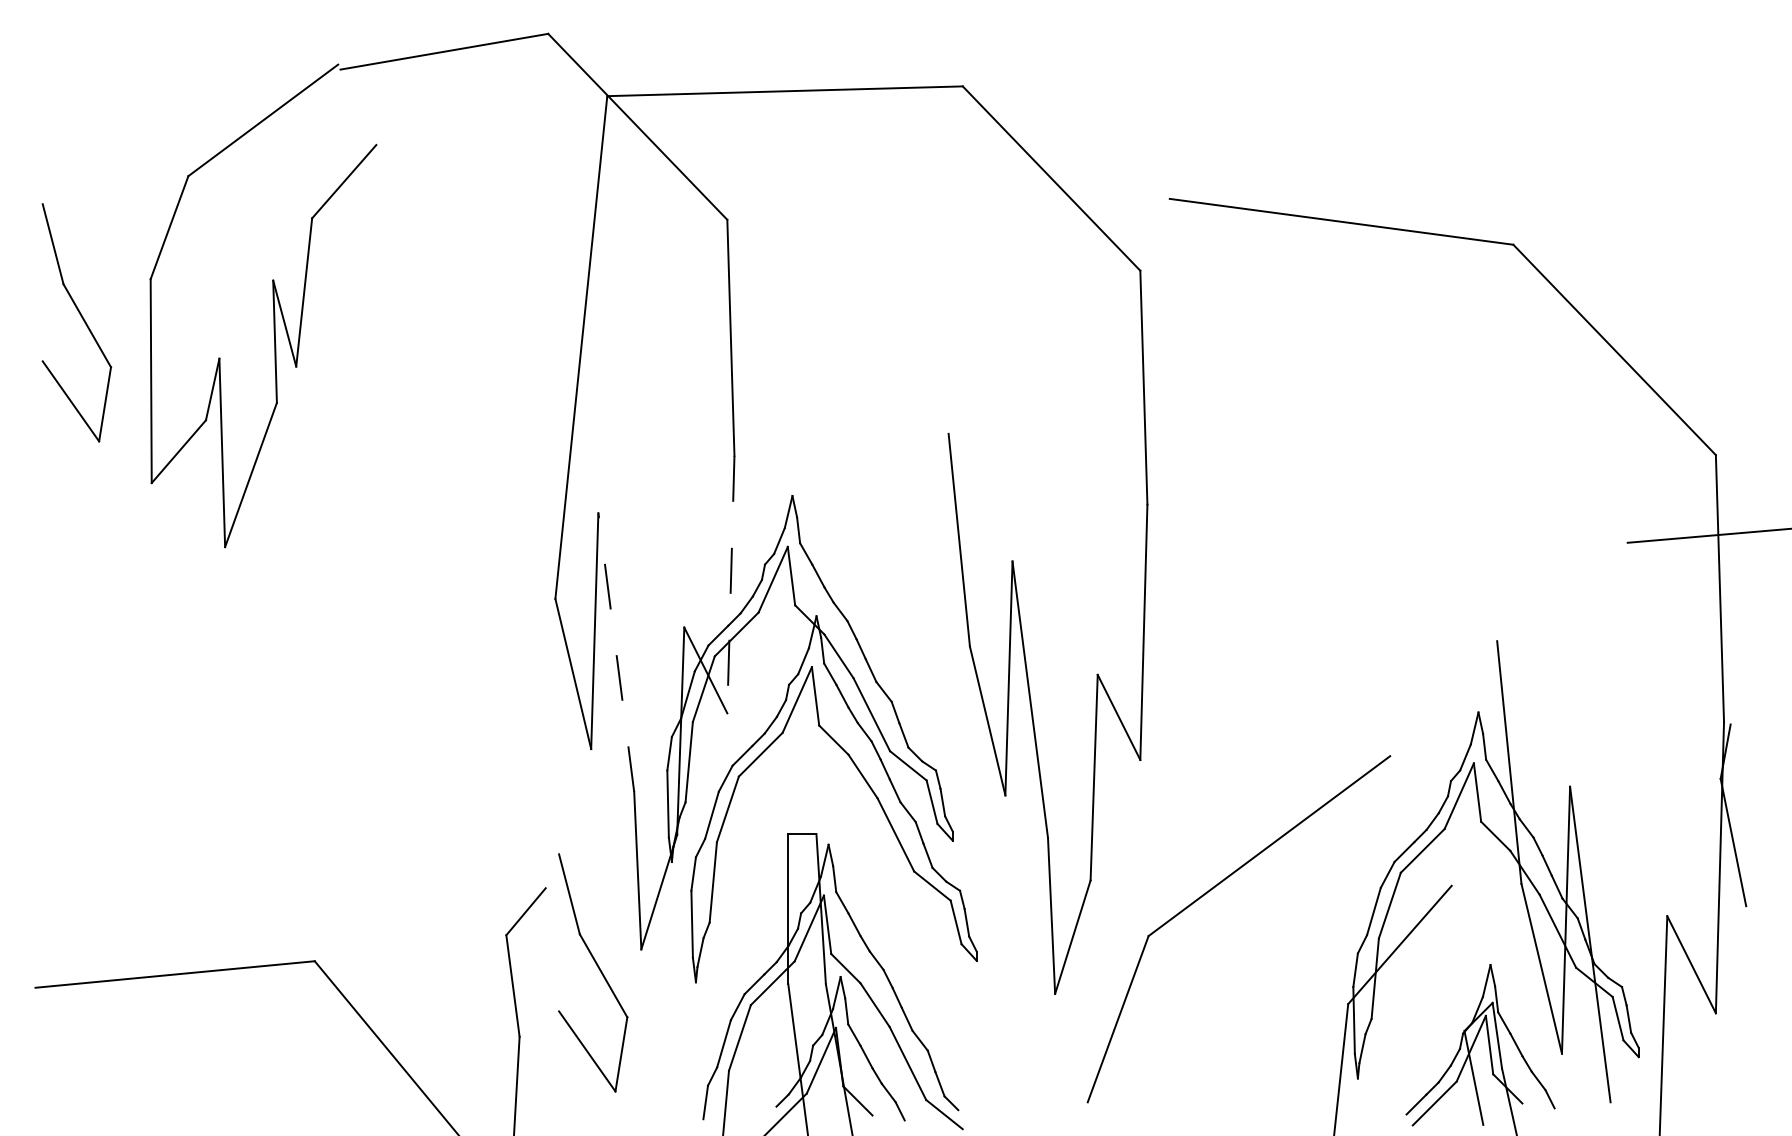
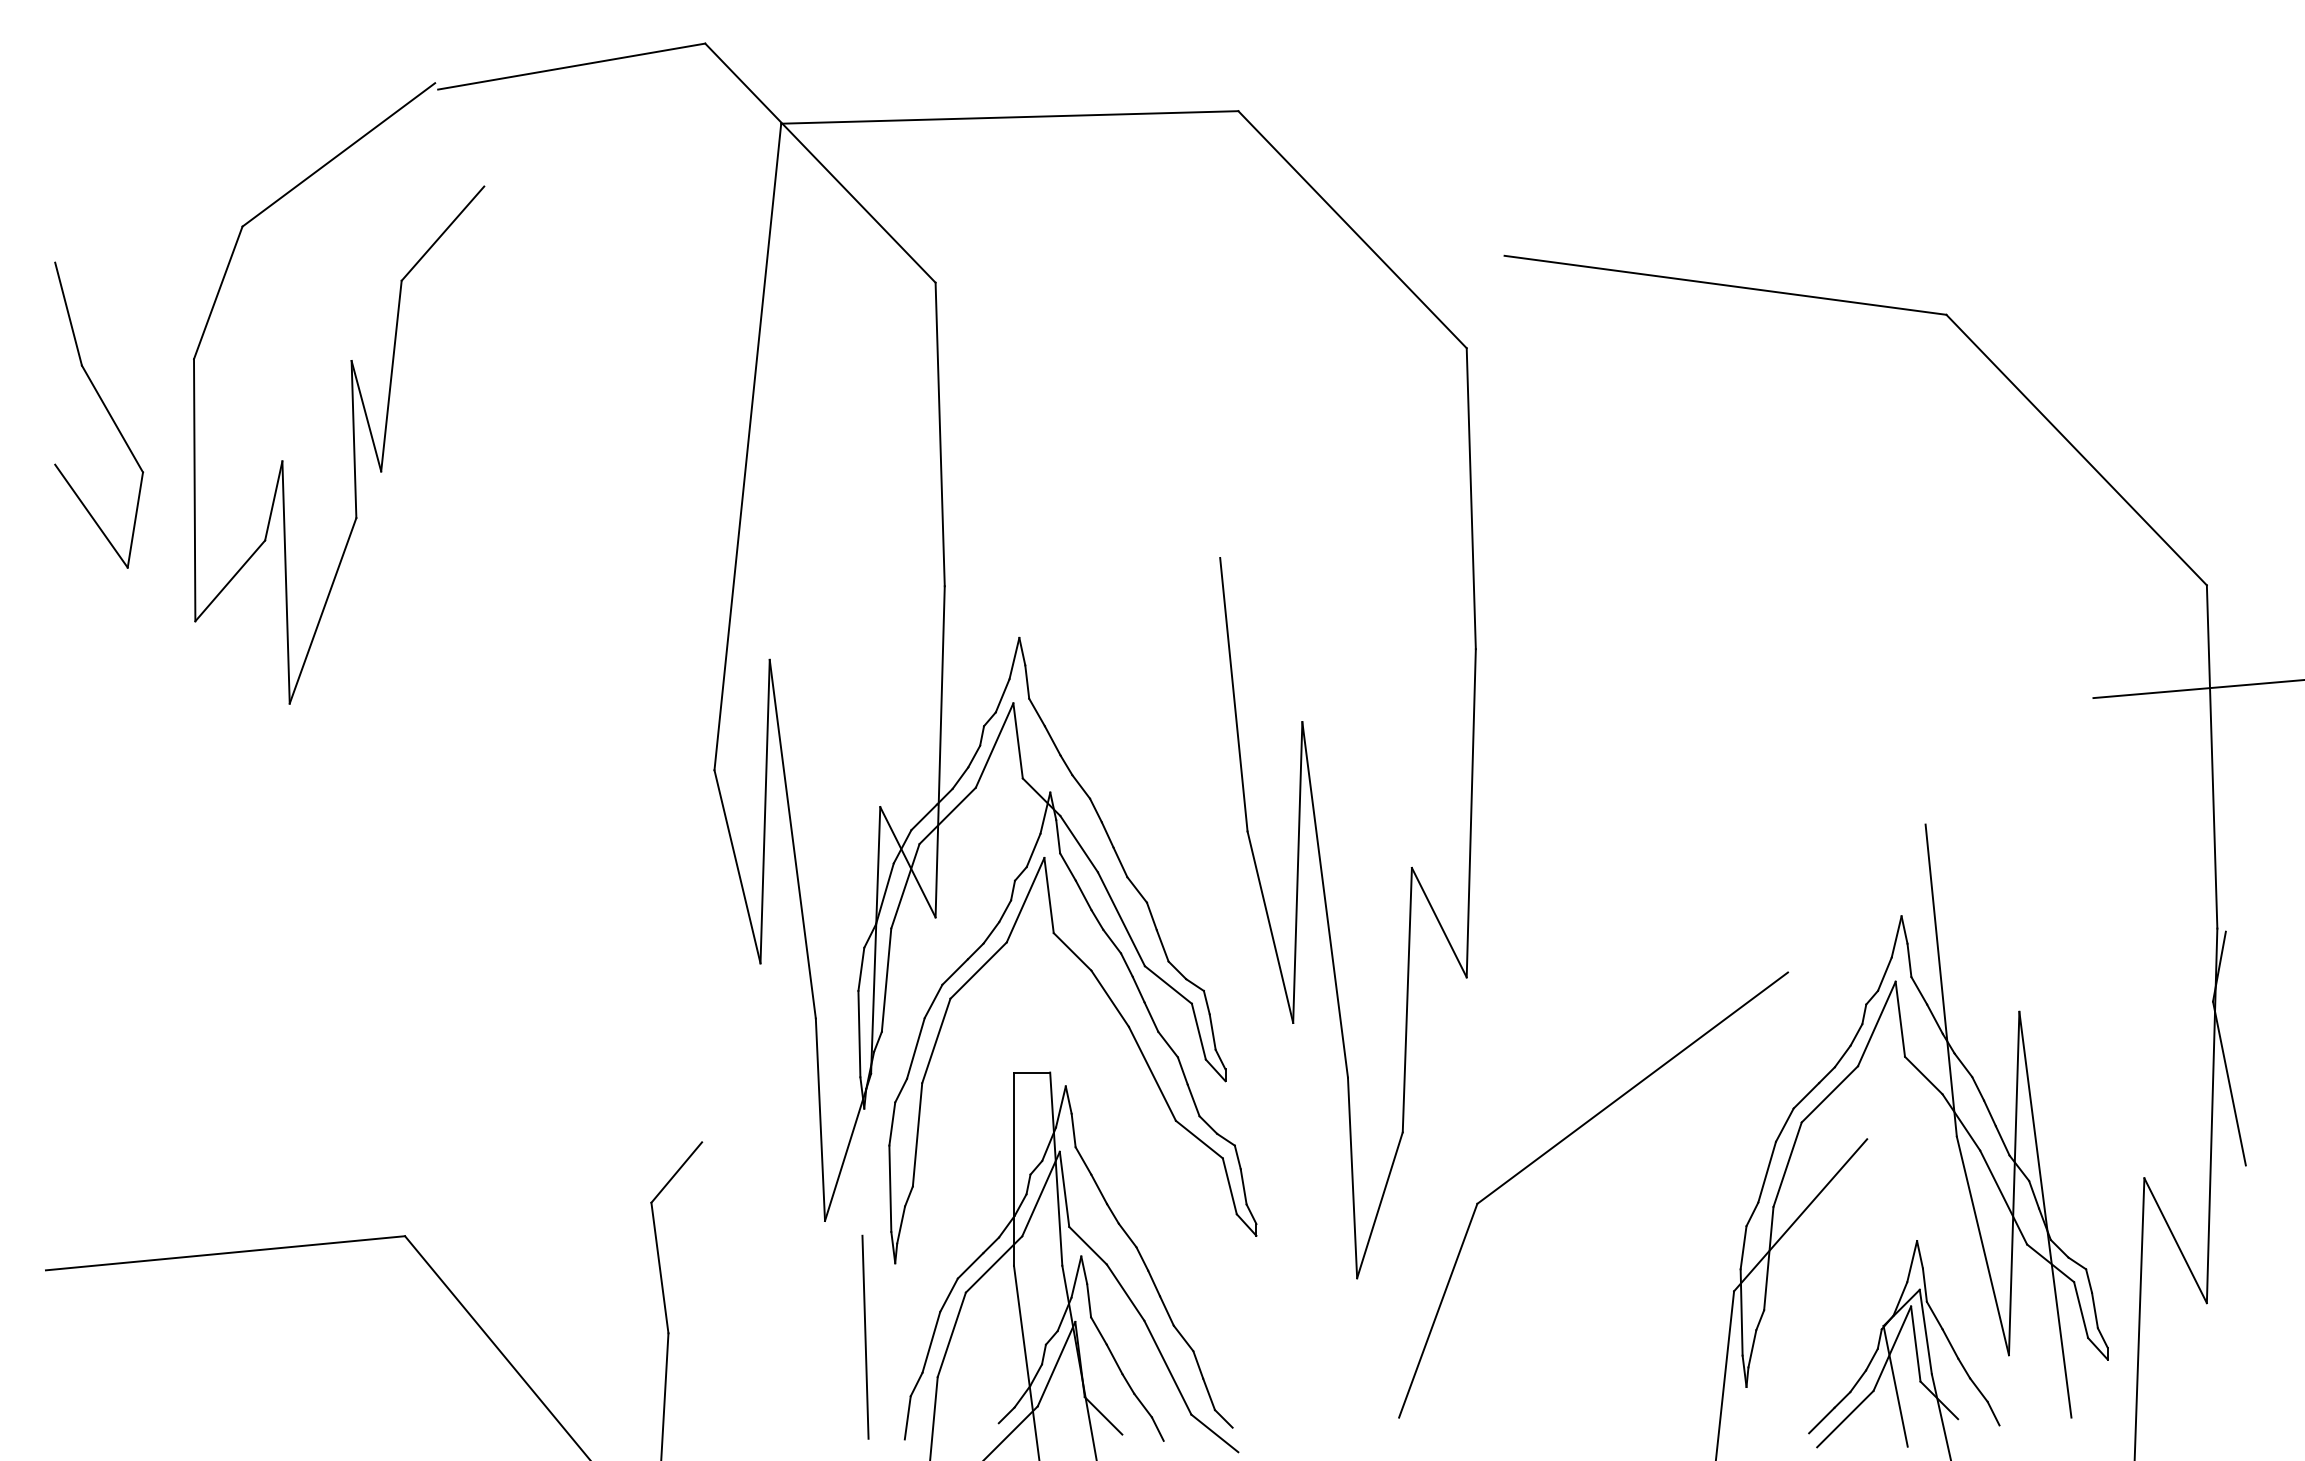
line: (731, 584) -> (940, 751), dashed -> solid
line: (616, 652) -> (792, 839), dashed -> solid
part: (598, 969) -> (770, 1246), removed
line: (672, 1039) -> (865, 1336), added

